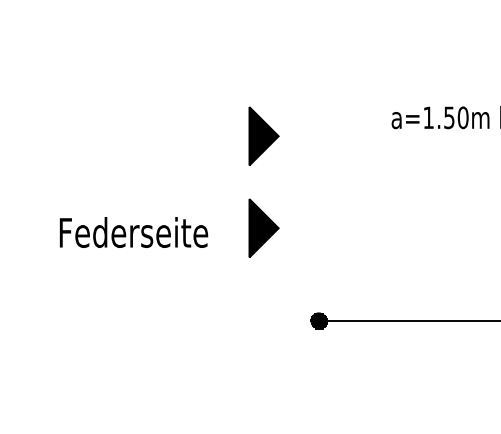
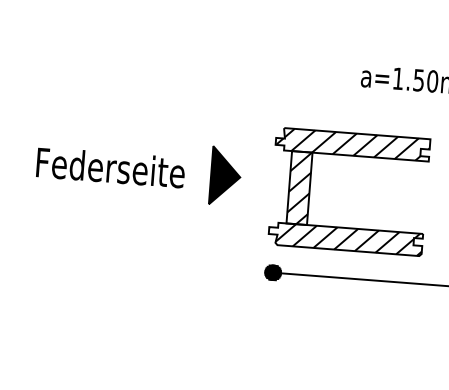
part: (263, 135) -> (232, 83), removed
part: (388, 198) -> (352, 156), added
text: (134, 232) -> (111, 167), moved

